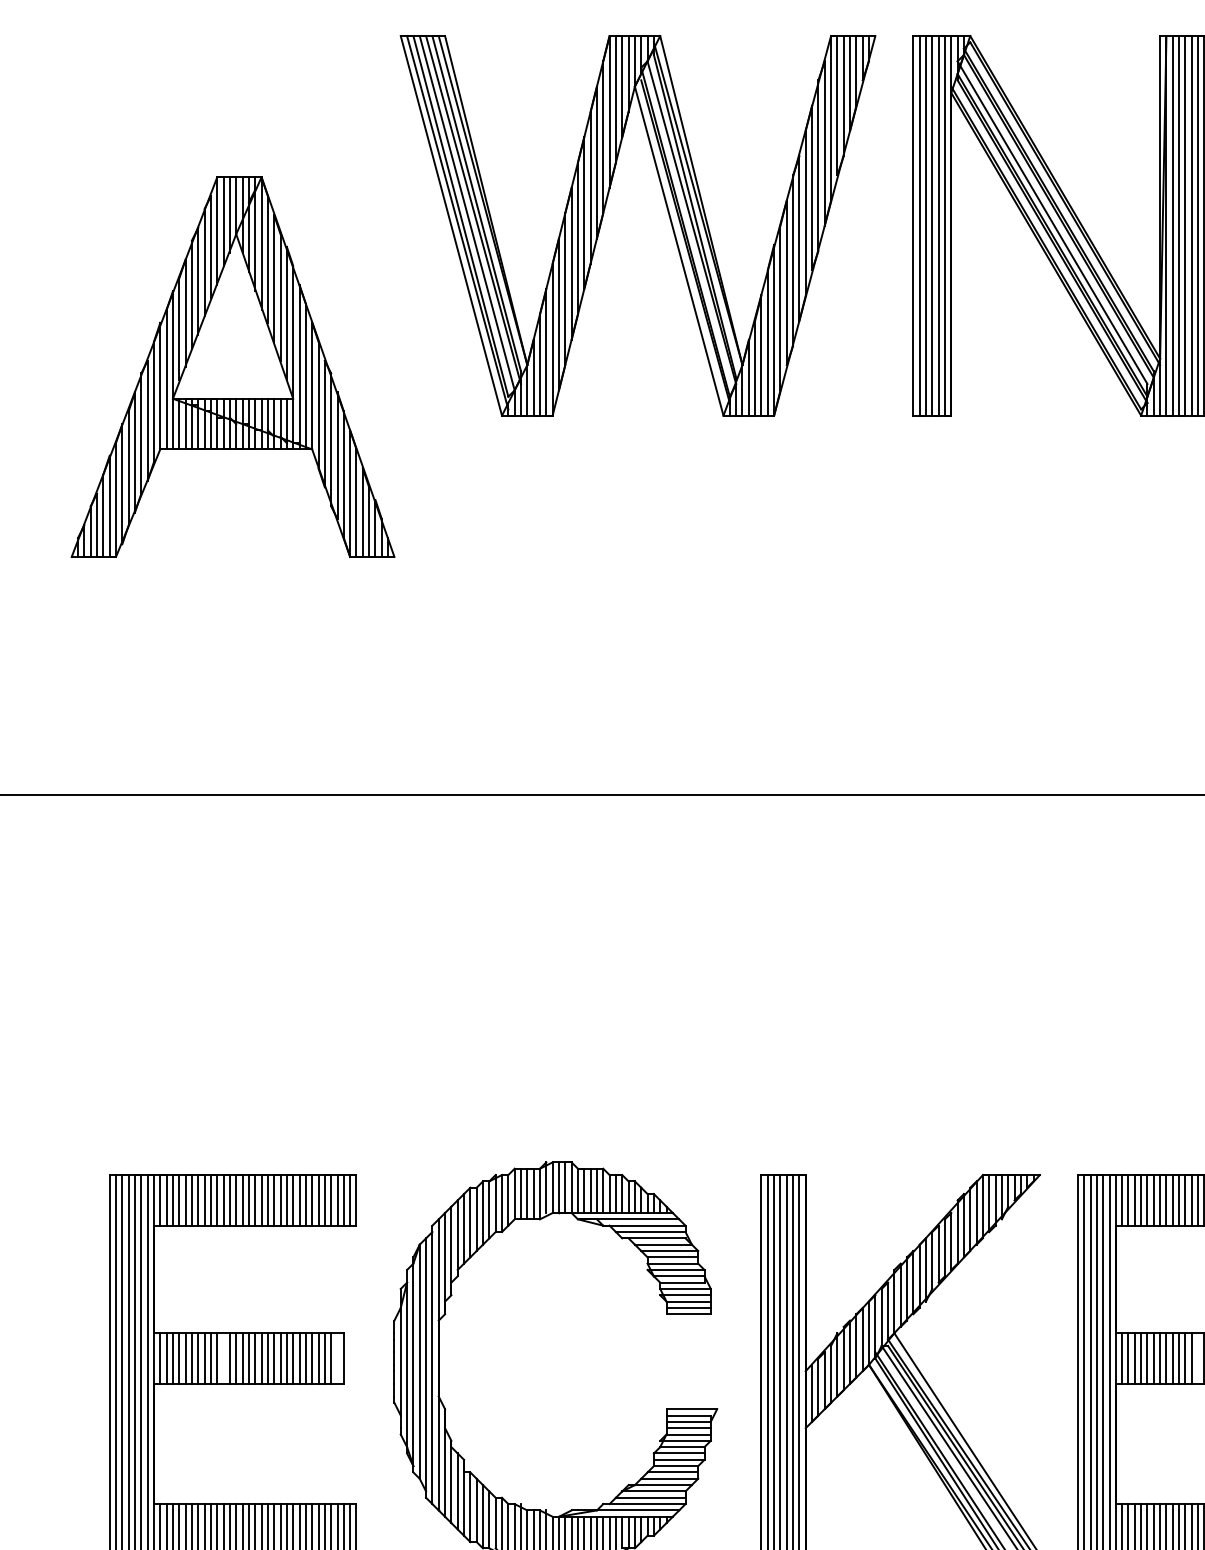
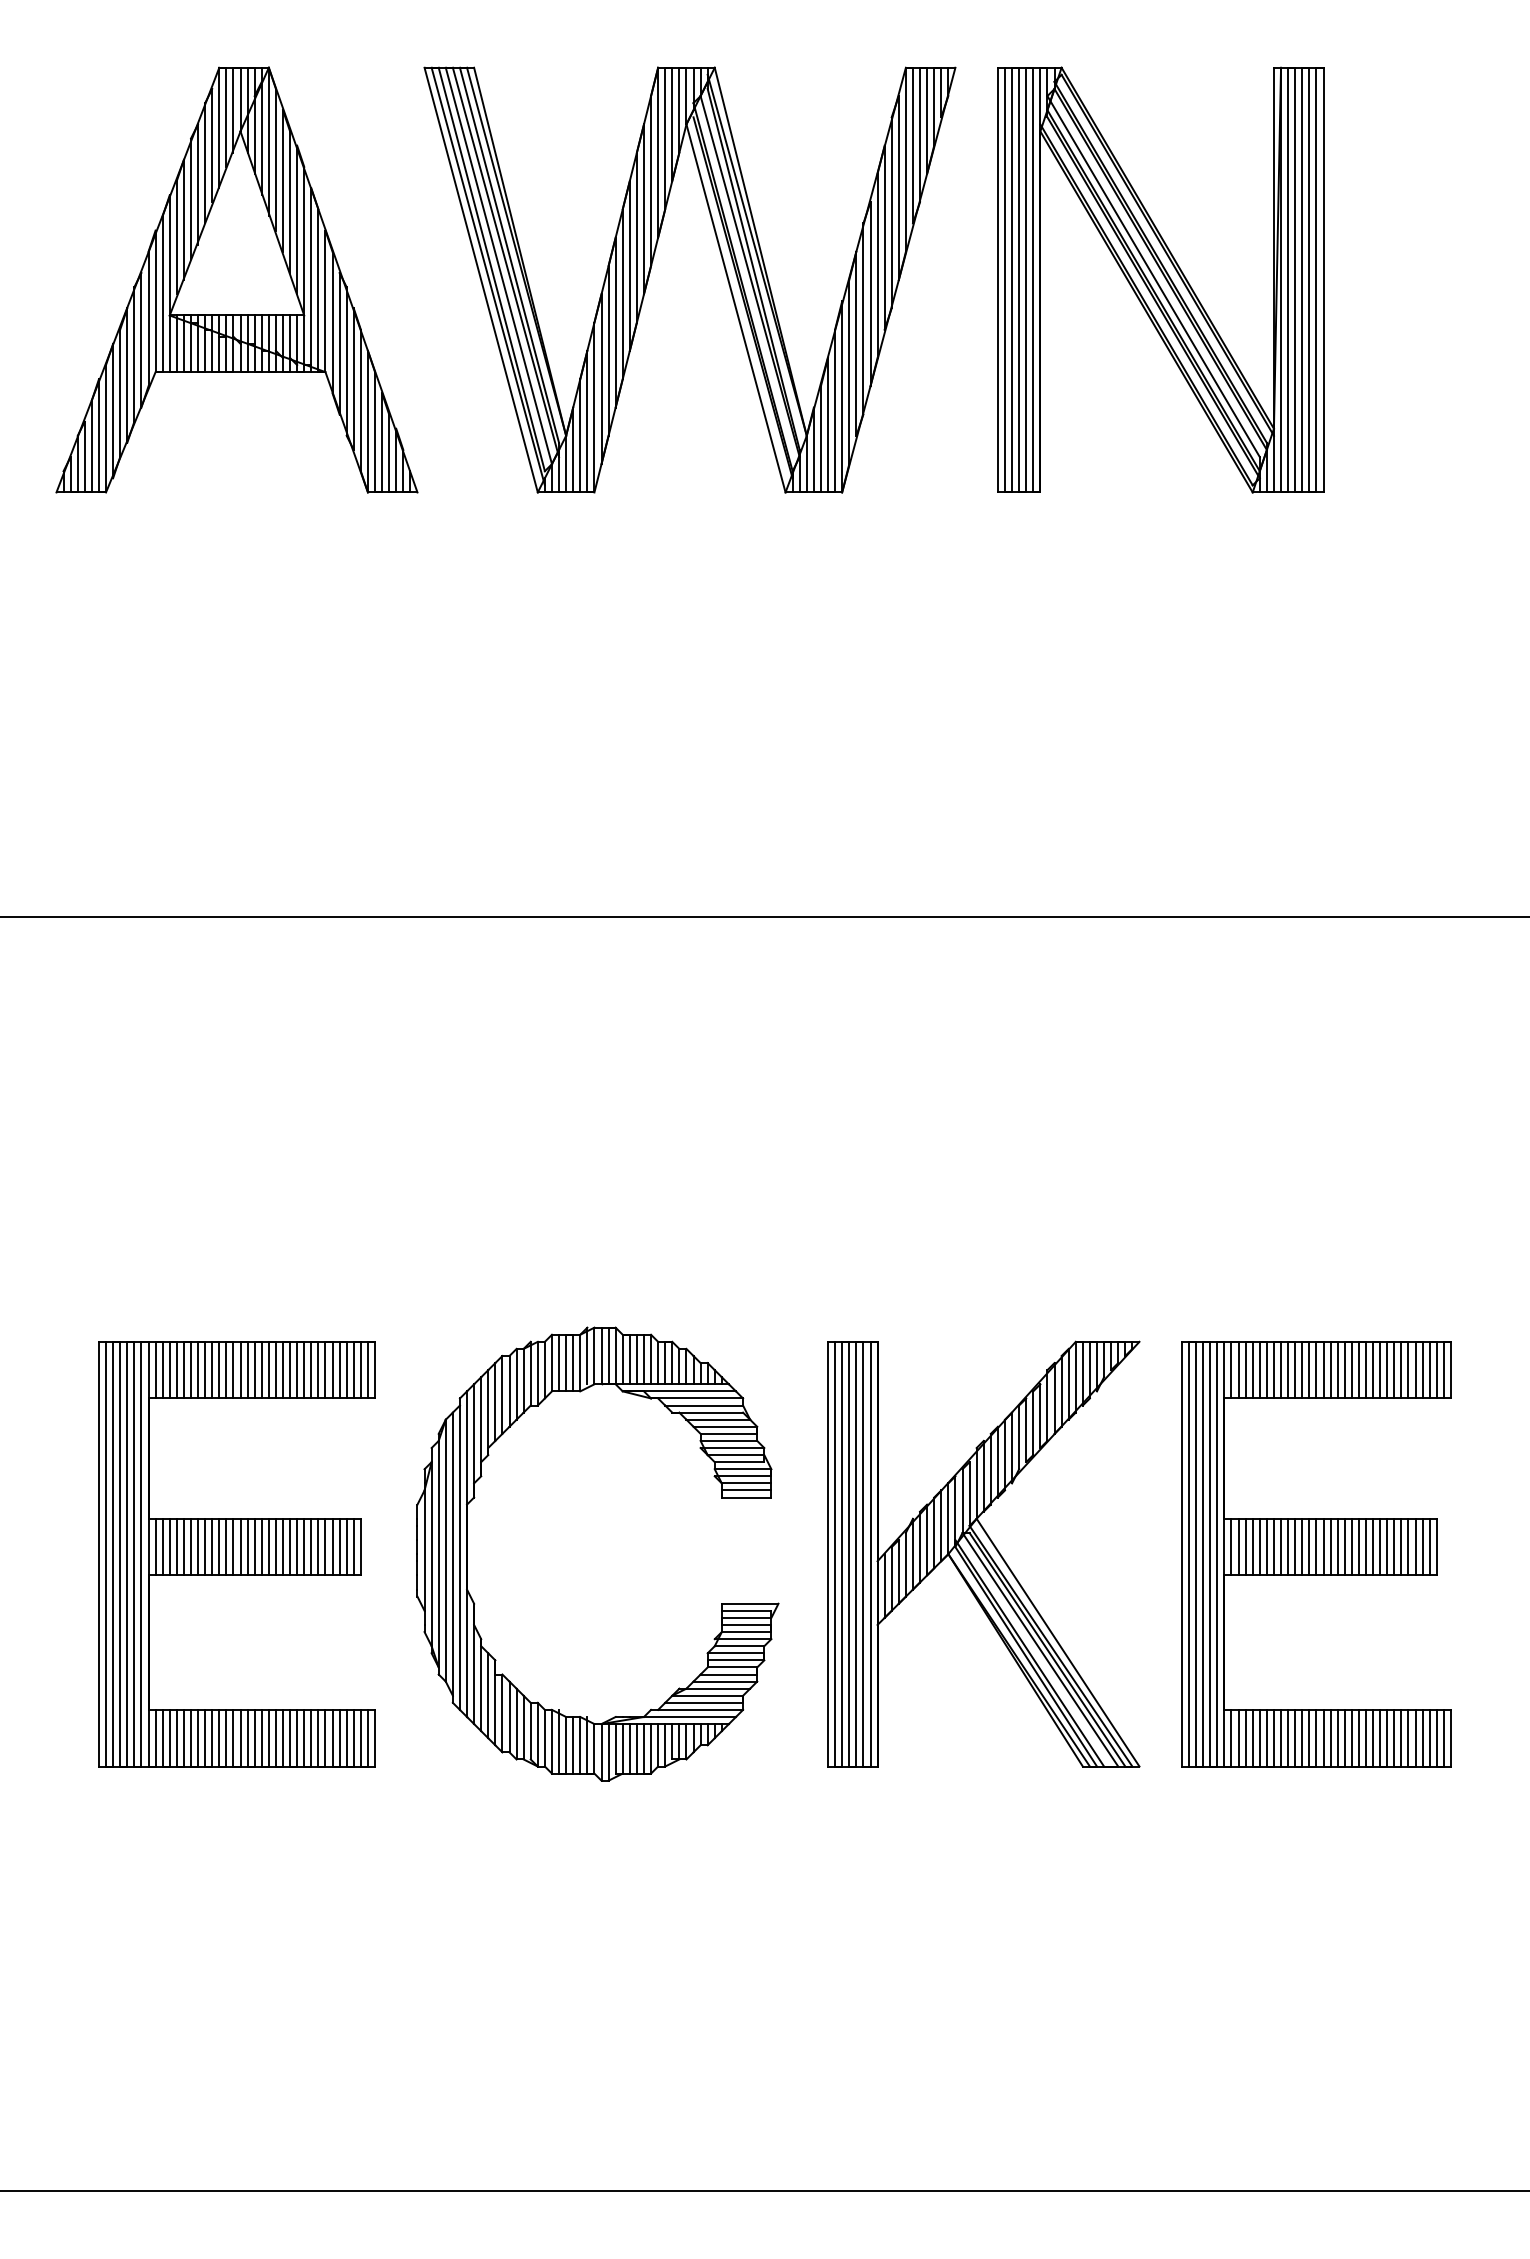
part: (232, 366) -> (236, 279), moved
line: (223, 1358) -> (226, 1546), added
line: (337, 1358) -> (353, 1546), added
line: (1198, 1358) -> (1316, 1546), added

